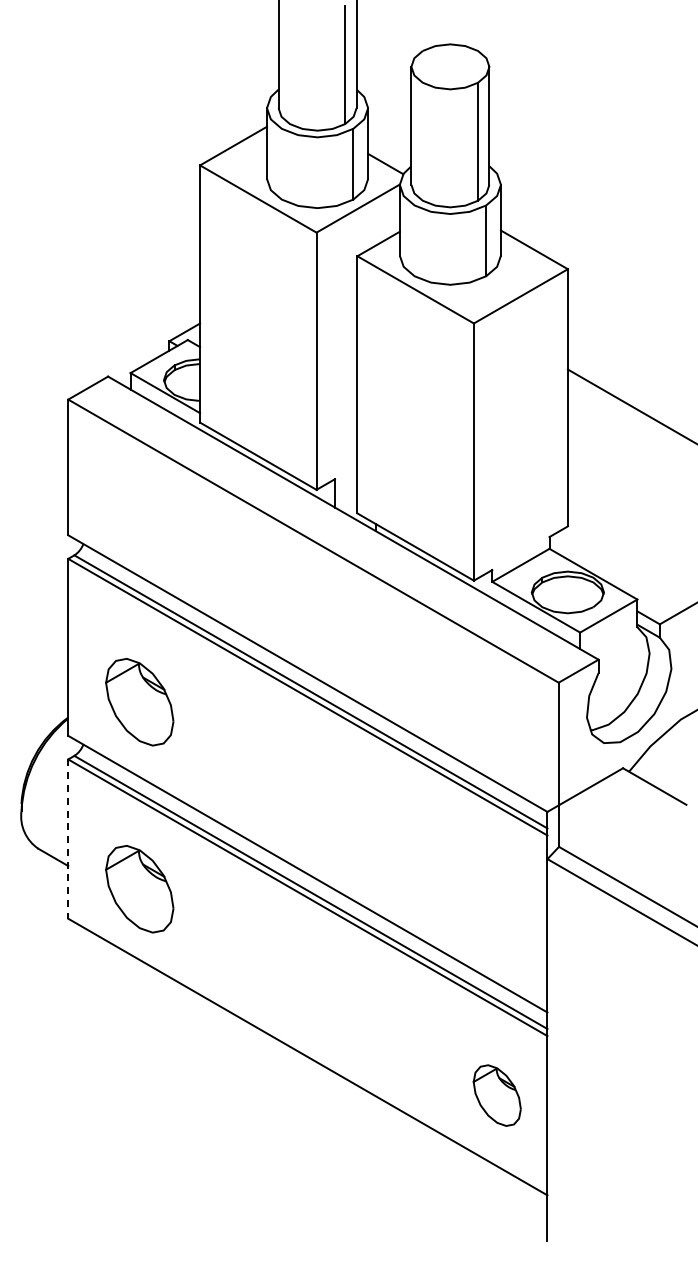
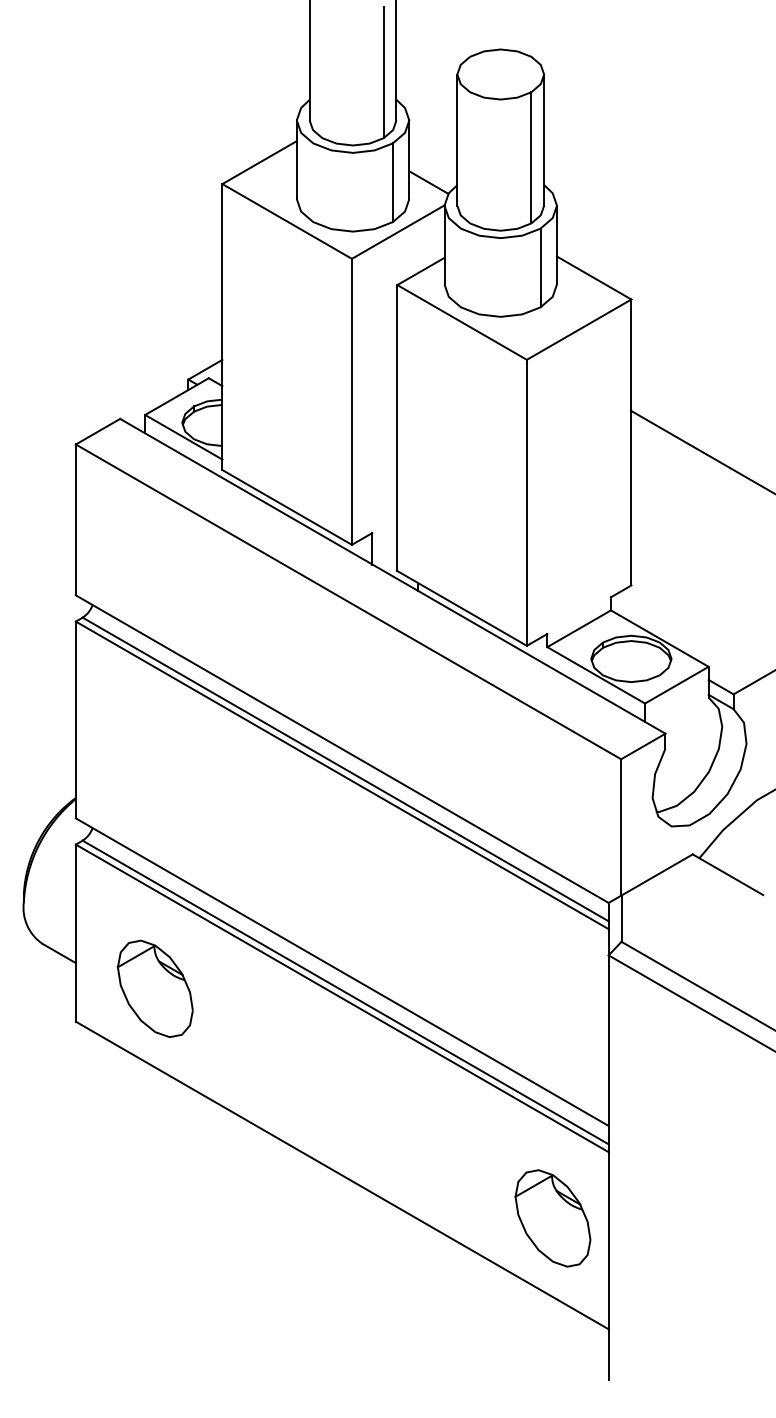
part: (139, 702) -> (155, 781), removed
line: (68, 839) -> (76, 933), dashed -> solid
part: (496, 1095) -> (552, 1218), size x1.43

